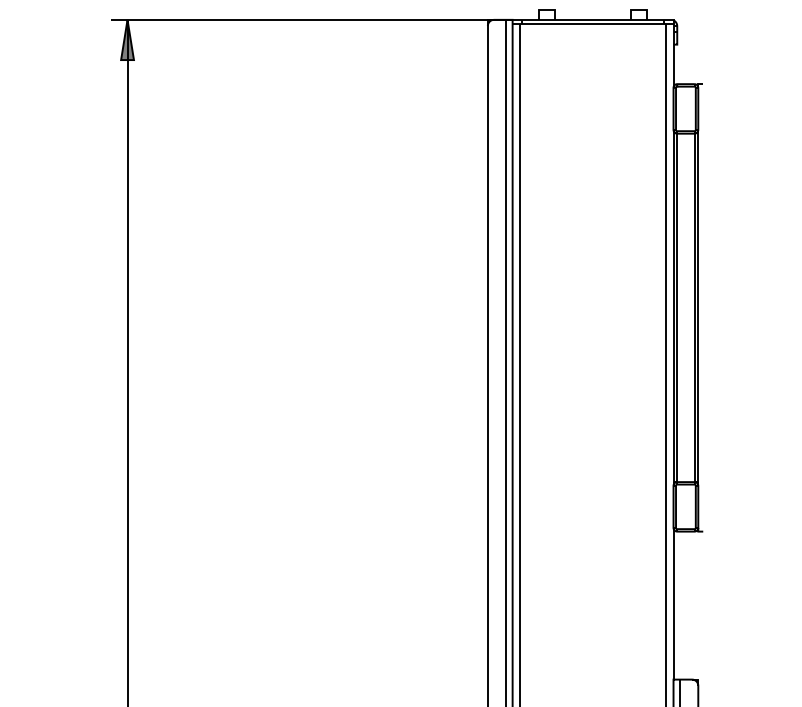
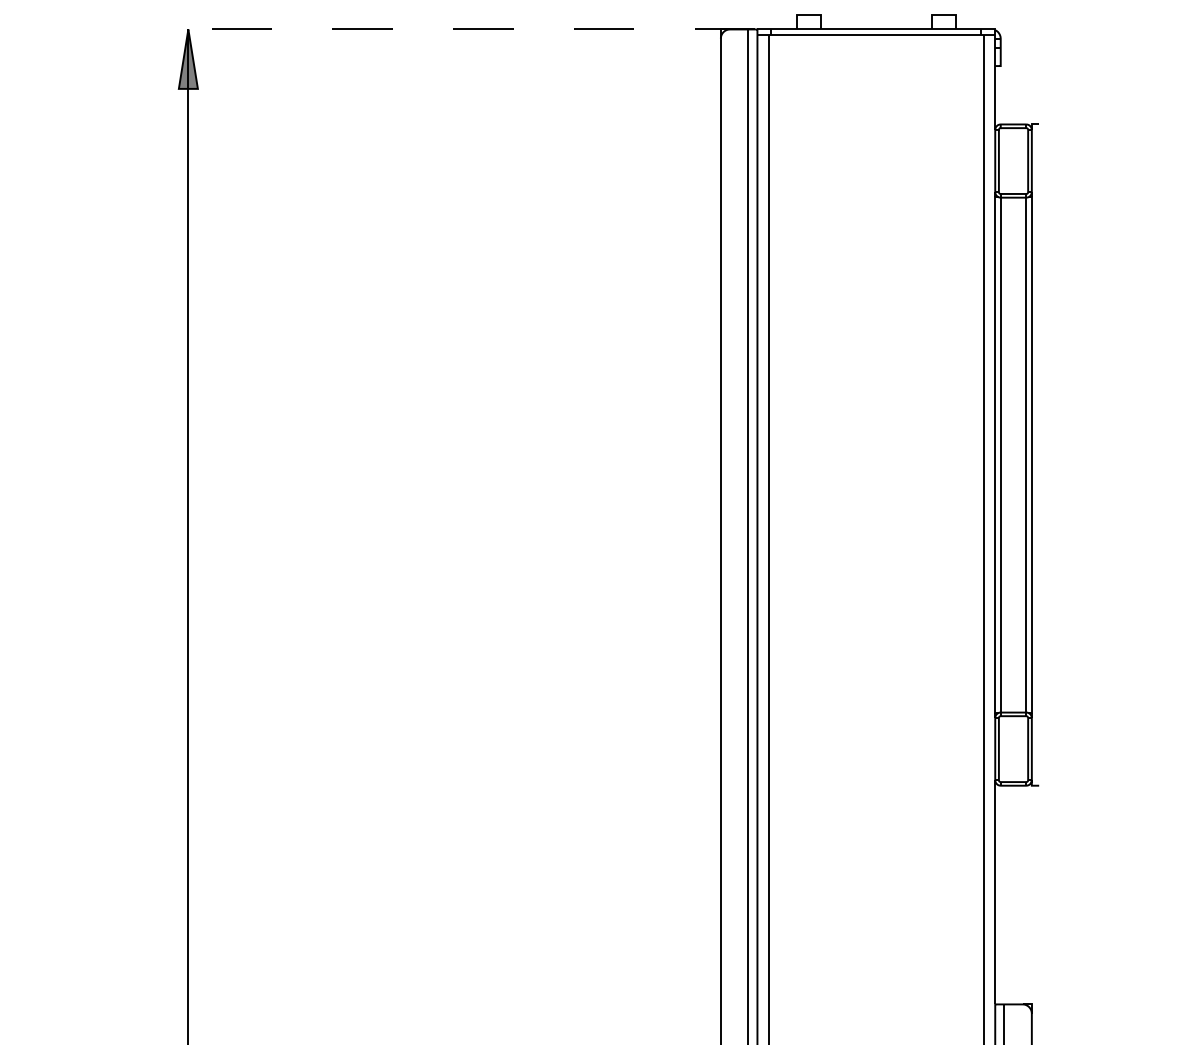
line: (311, 19) -> (460, 28), solid -> dashed

